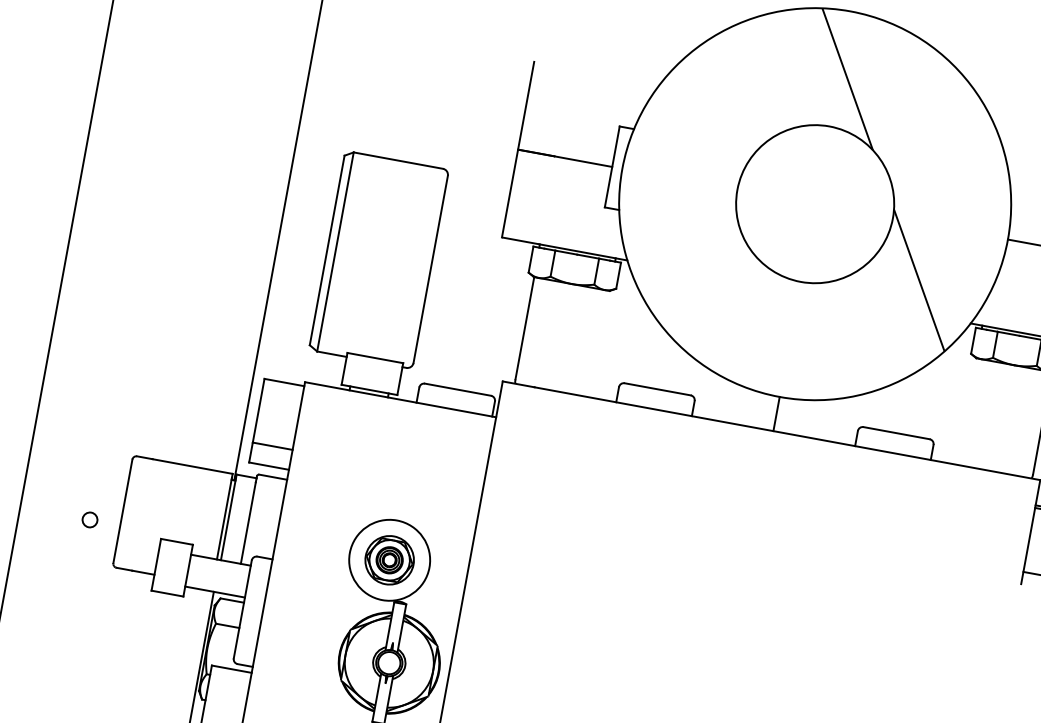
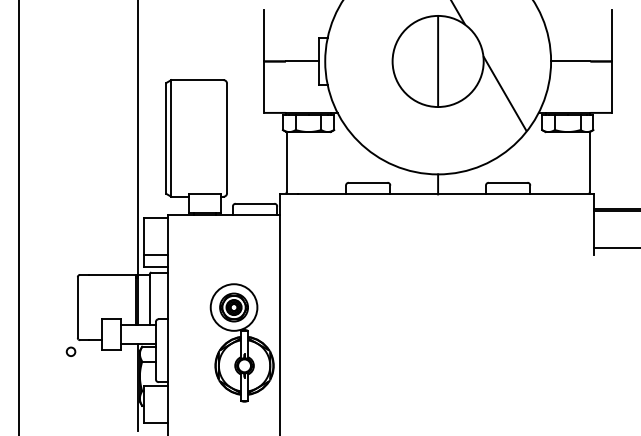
line: (815, 204) -> (438, 61), added
circle: (89, 519) -> (70, 351), moved

